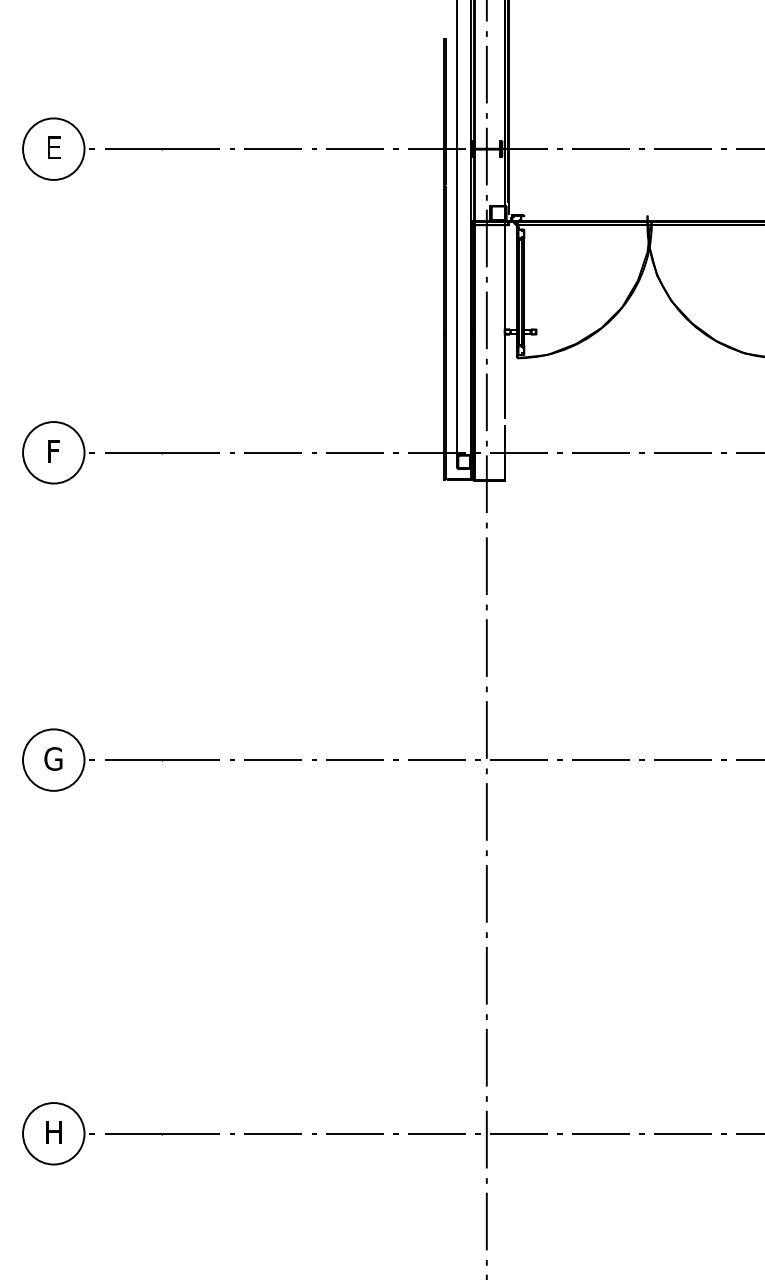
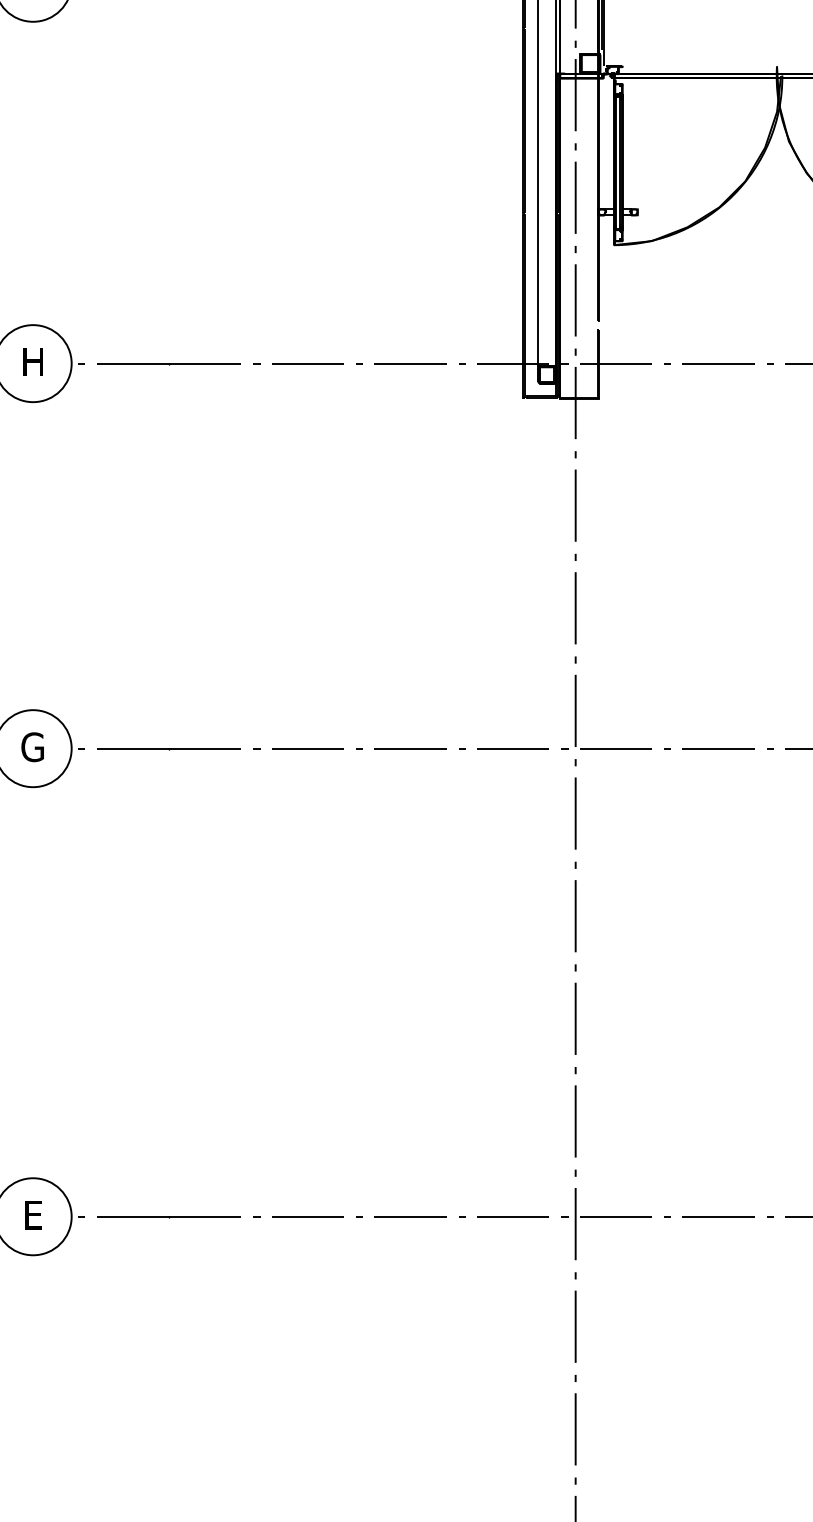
text: (53, 451) -> (32, 362), F -> H
text: (53, 1132) -> (32, 1215), H -> E

